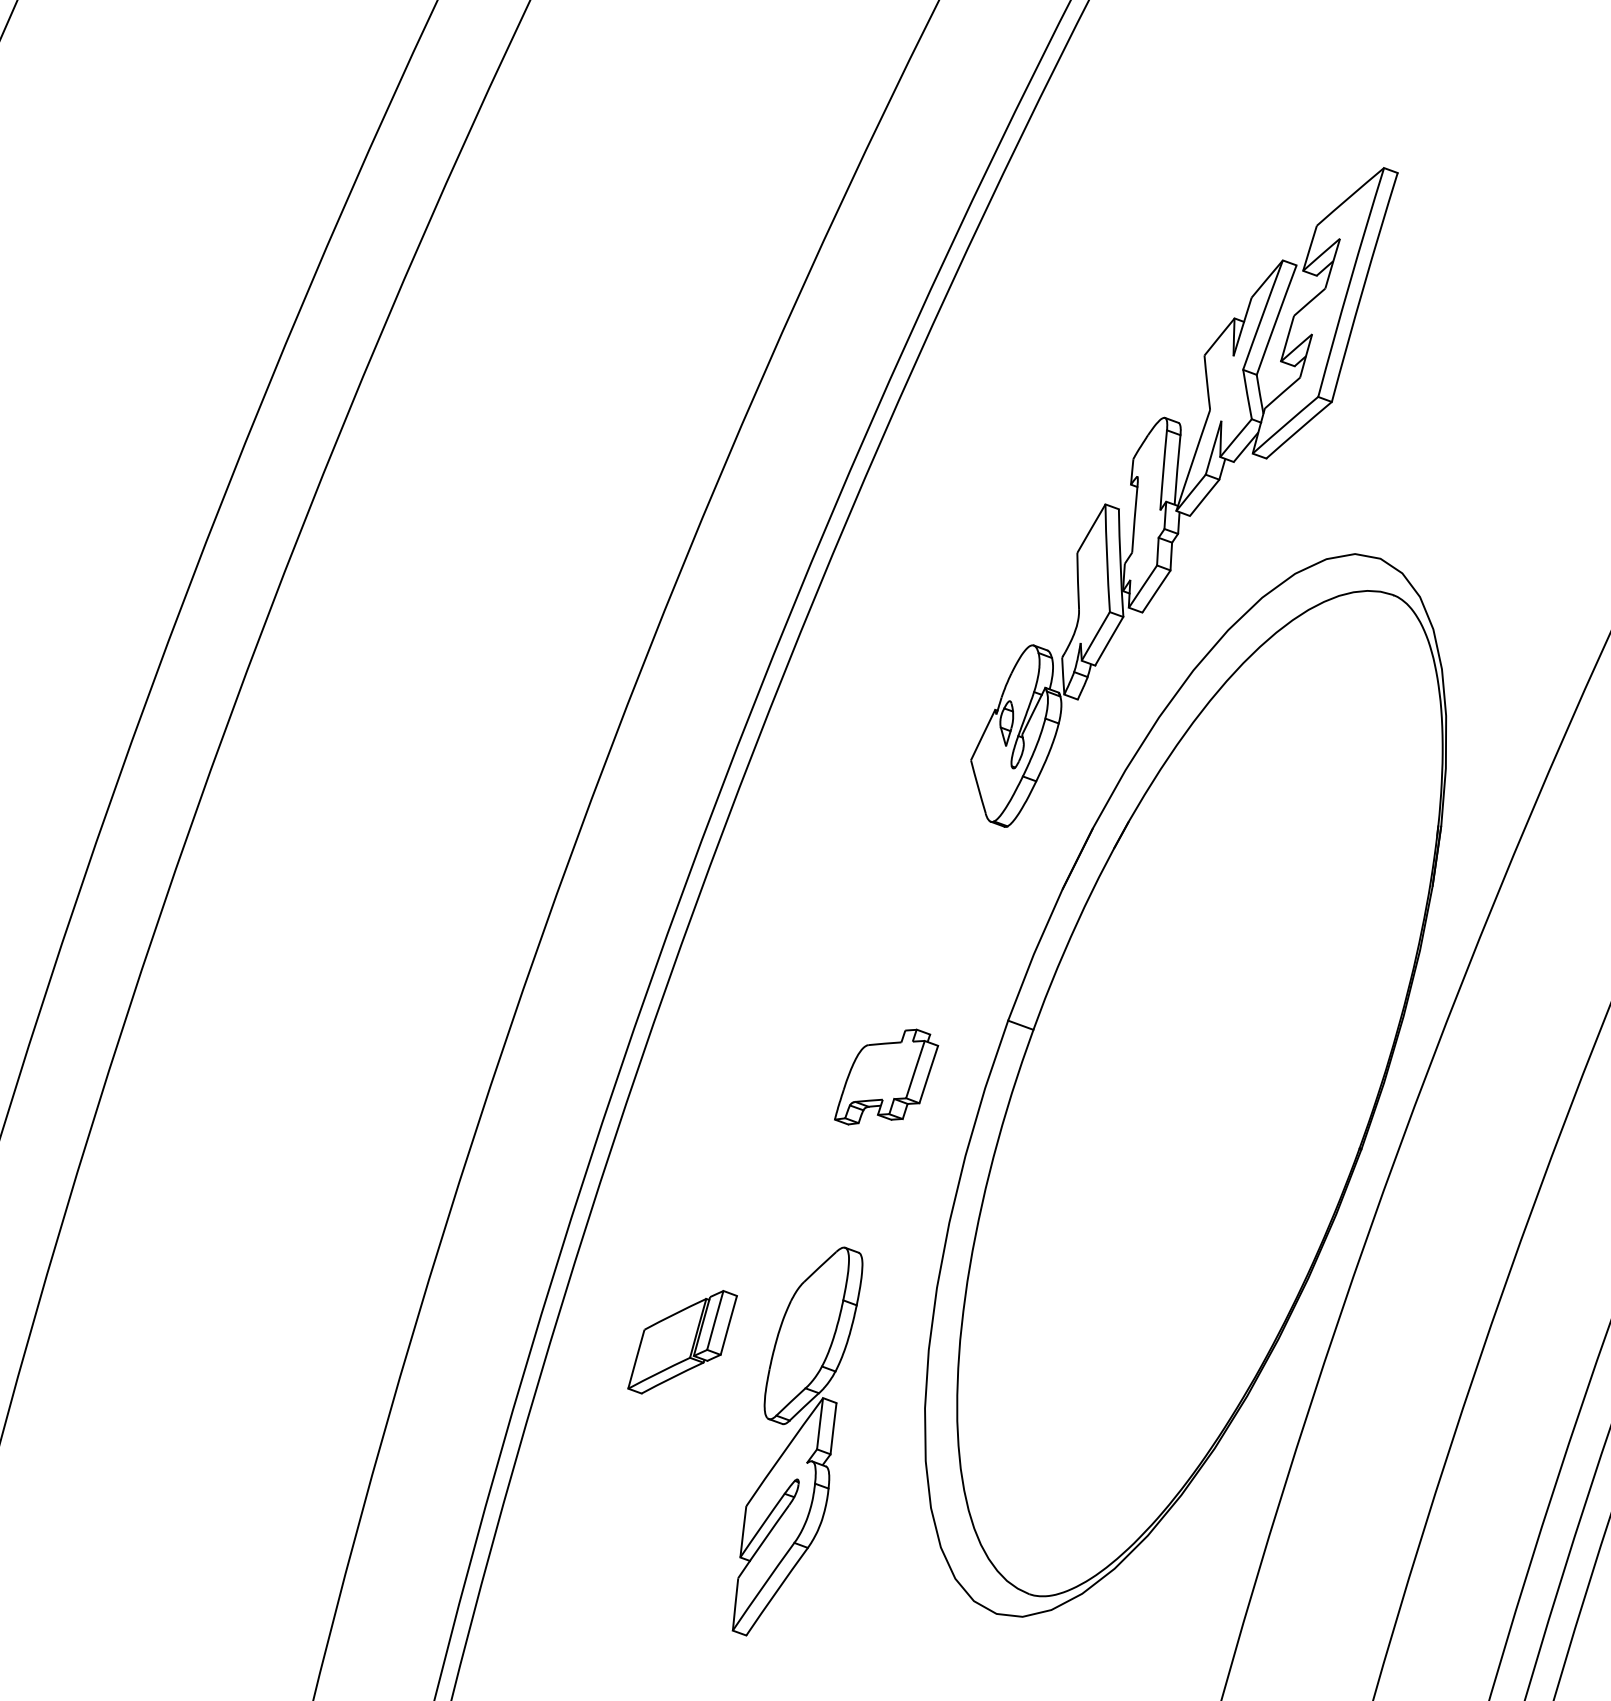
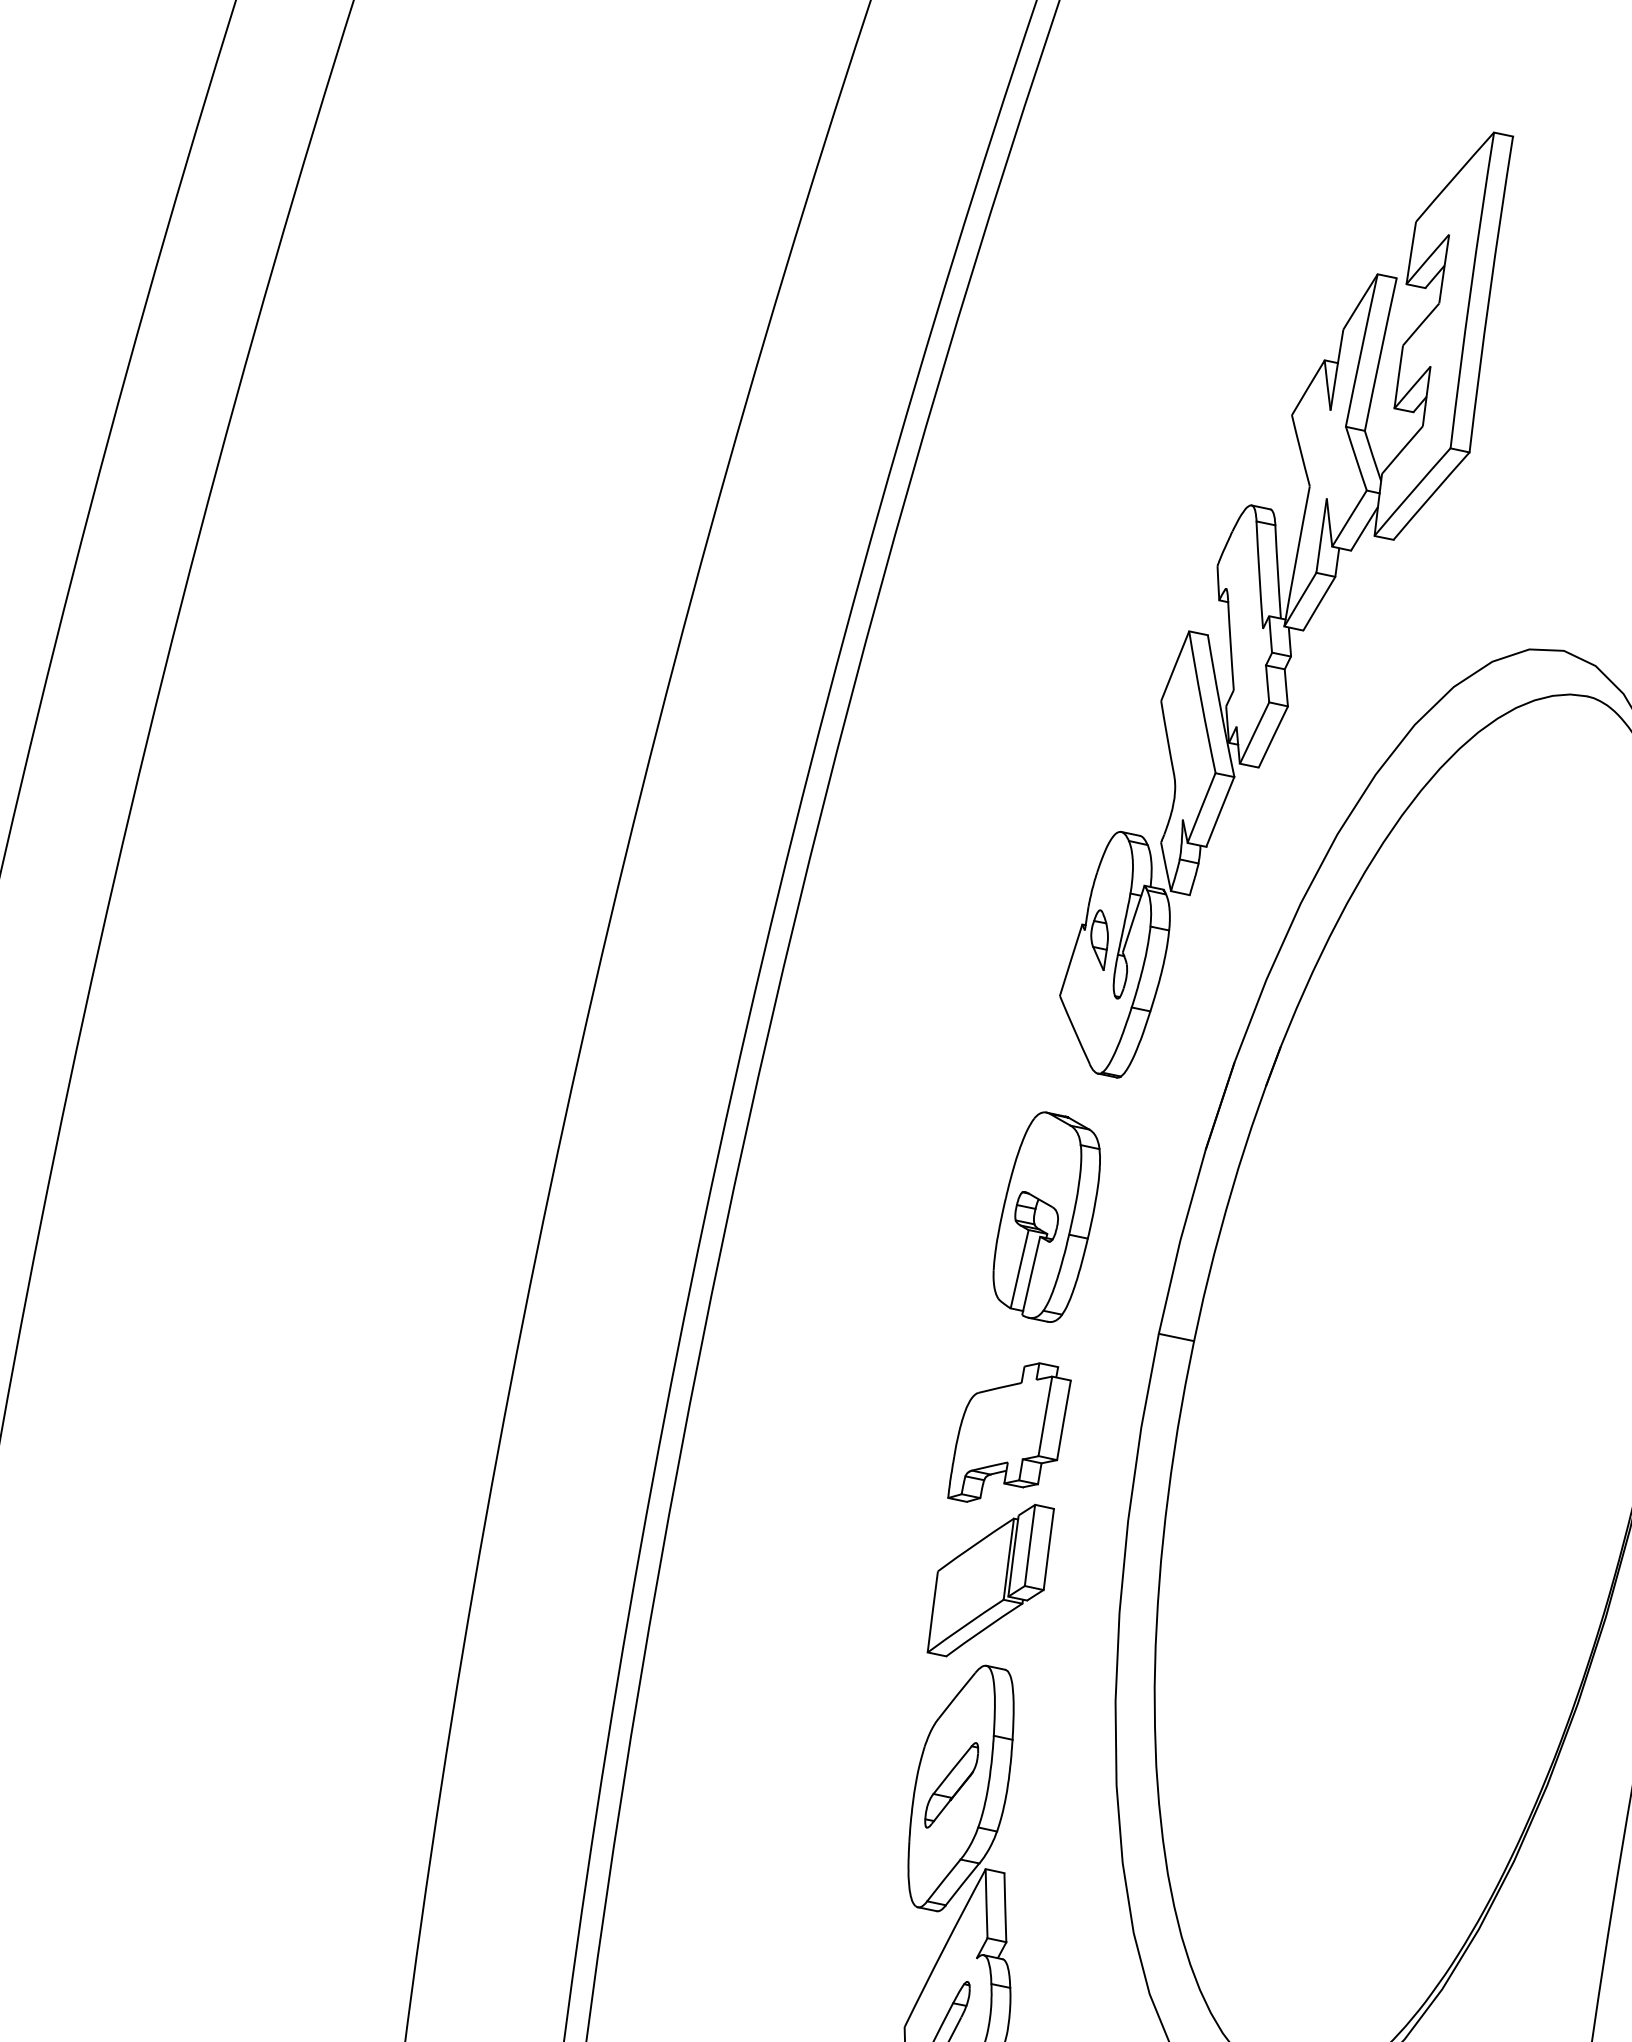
part: (937, 922) -> (1046, 1217), added
part: (806, 1332) -> (951, 1785), added
part: (682, 1342) -> (990, 1580), moved

